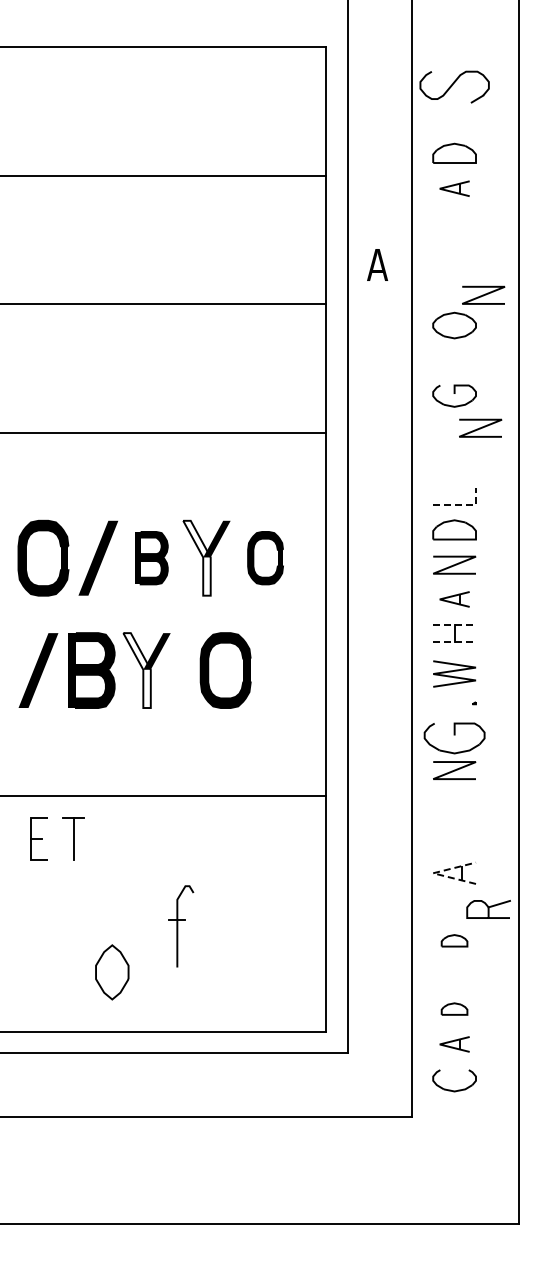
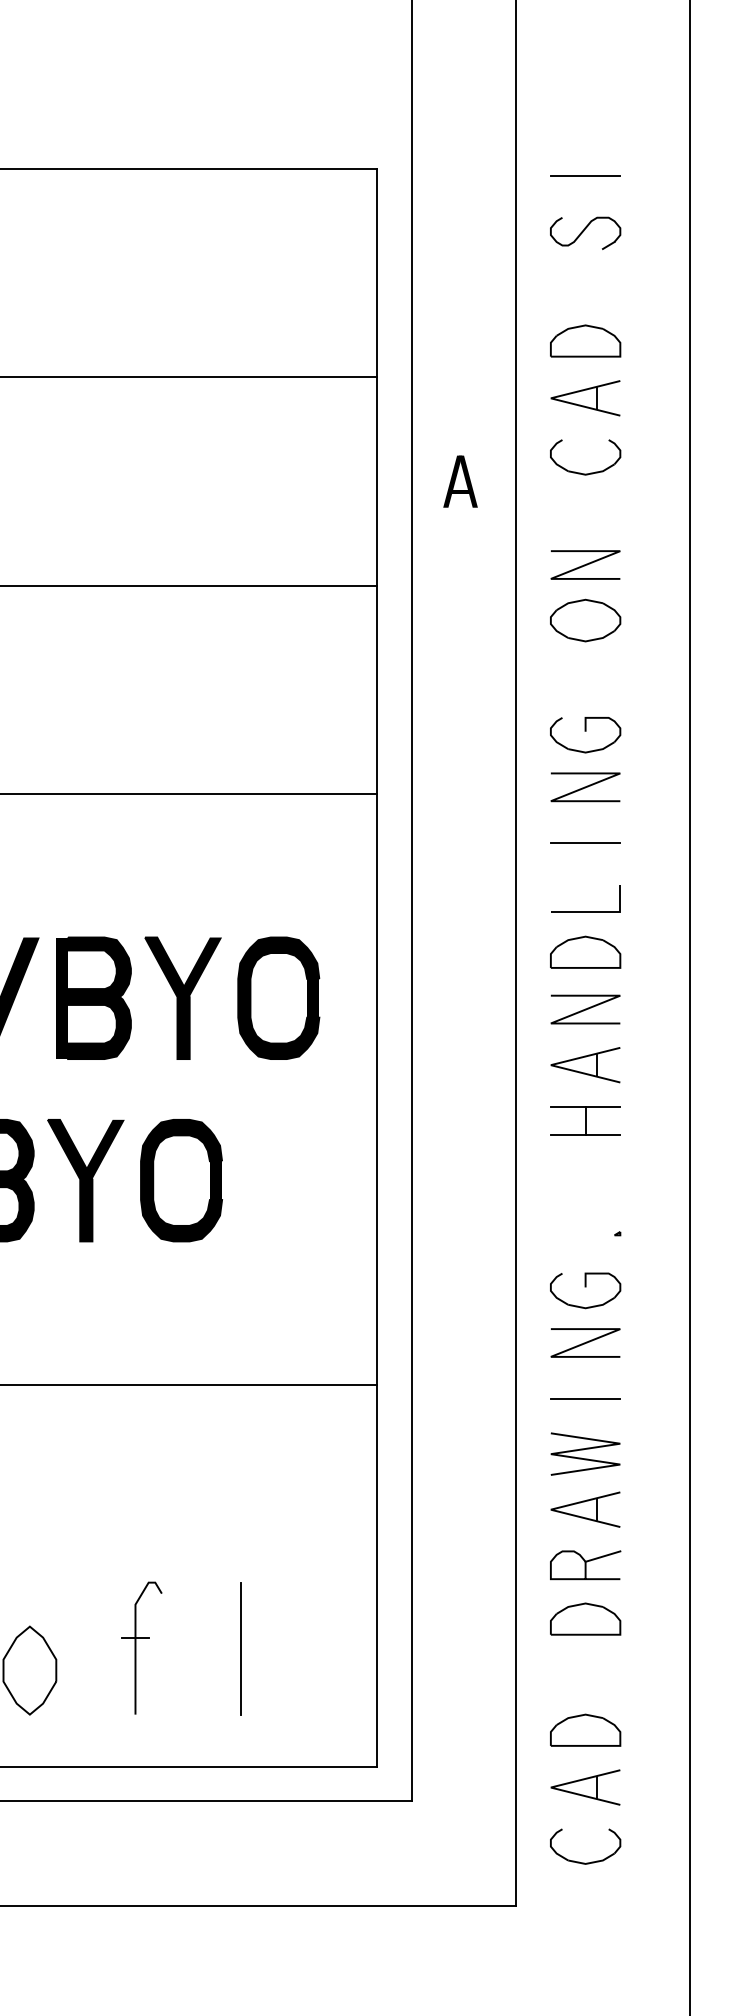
line: (454, 51) -> (585, 175), added
part: (454, 86) -> (585, 232), size x0.62
part: (454, 188) -> (585, 398), size x1.43
part: (454, 234) -> (585, 472), added
part: (377, 264) -> (460, 480), moved
line: (483, 294) -> (585, 563), moved
line: (480, 427) -> (585, 786), moved
line: (454, 462) -> (585, 842), added
line: (464, 505) -> (601, 912), dashed -> solid
part: (151, 557) -> (93, 997), size x1.43
fill: (196, 557) -> (166, 997), added
part: (265, 557) -> (278, 997), size x1.43
part: (454, 599) -> (585, 1065), size x1.43
line: (455, 625) -> (587, 1107), dashed -> solid
line: (455, 642) -> (587, 1135), dashed -> solid
fill: (136, 670) -> (69, 1180), added
part: (225, 670) -> (181, 1180), moved
line: (454, 671) -> (585, 1450), moved
part: (454, 738) -> (585, 1290), size x0.71
line: (454, 804) -> (585, 1398), added
line: (433, 873) -> (551, 1510), dashed -> solid
part: (488, 909) -> (585, 1565), moved
part: (181, 926) -> (142, 1648), moved
part: (454, 940) -> (585, 1618), size x1.67
line: (242, 958) -> (241, 1648), added
part: (454, 1008) -> (585, 1729), size x1.67
part: (454, 1044) -> (585, 1787), size x1.43

